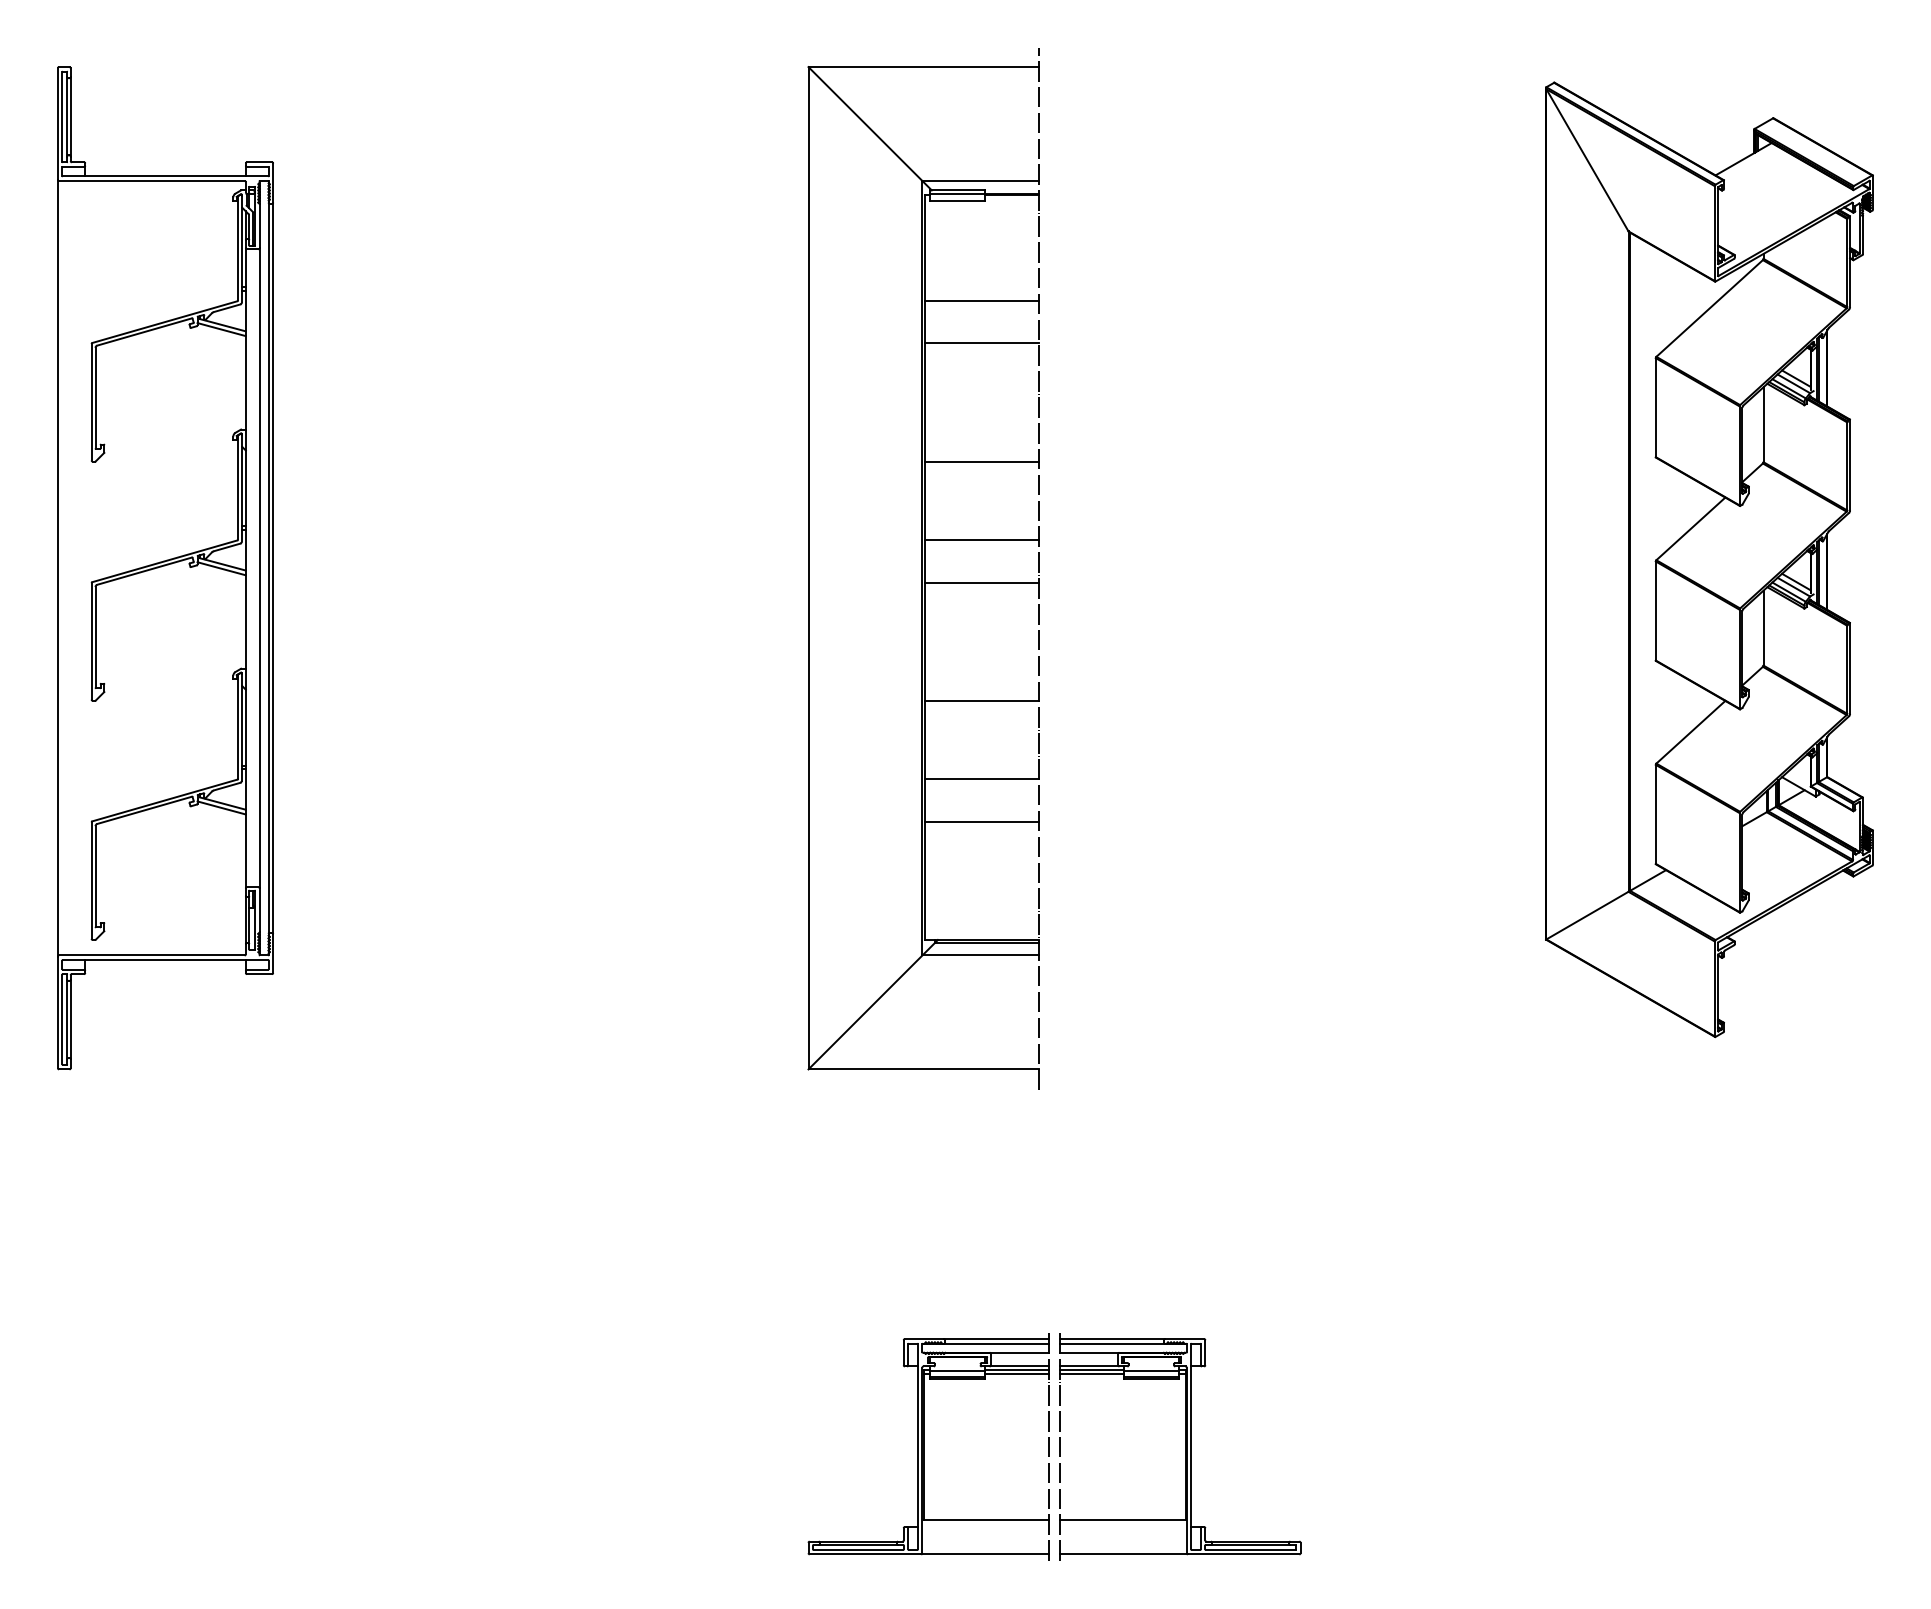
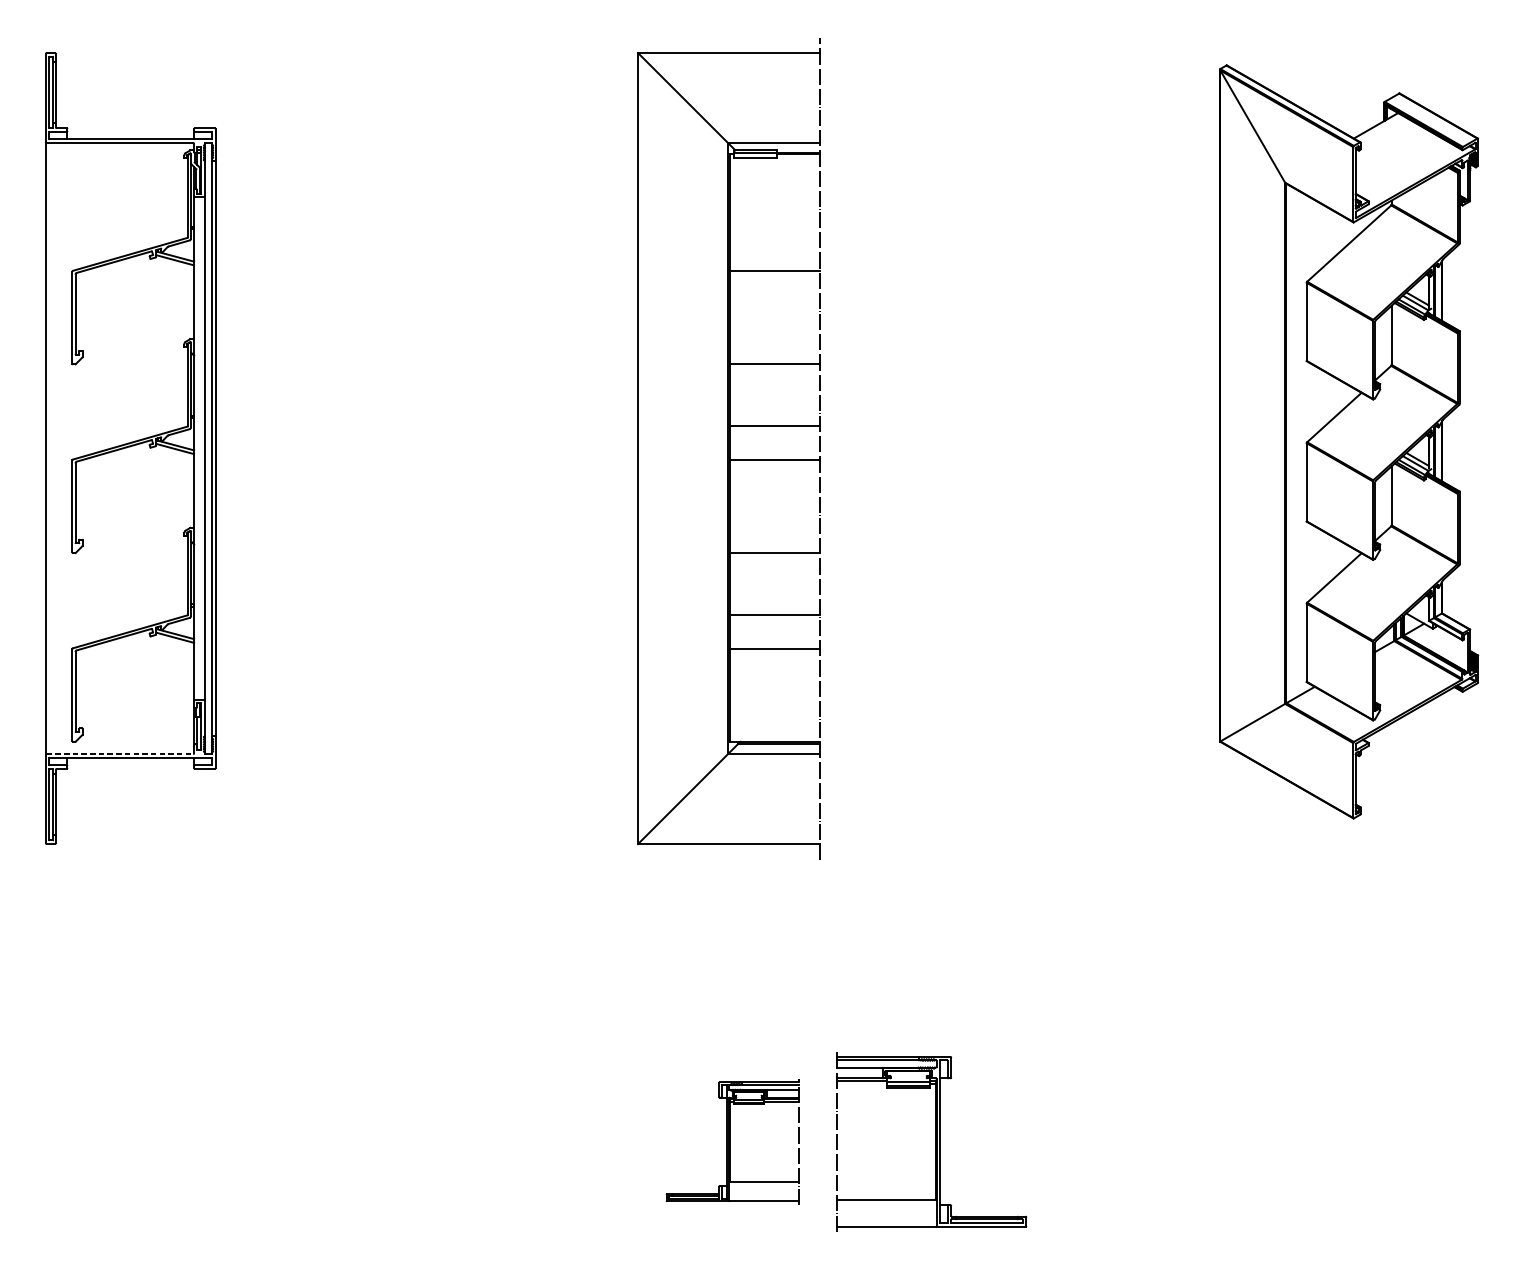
line: (981, 300) -> (774, 237), removed
line: (151, 955) -> (119, 754), solid -> dashed
line: (1092, 1373) -> (862, 1083), removed
part: (928, 1446) -> (732, 1141), size x0.7

